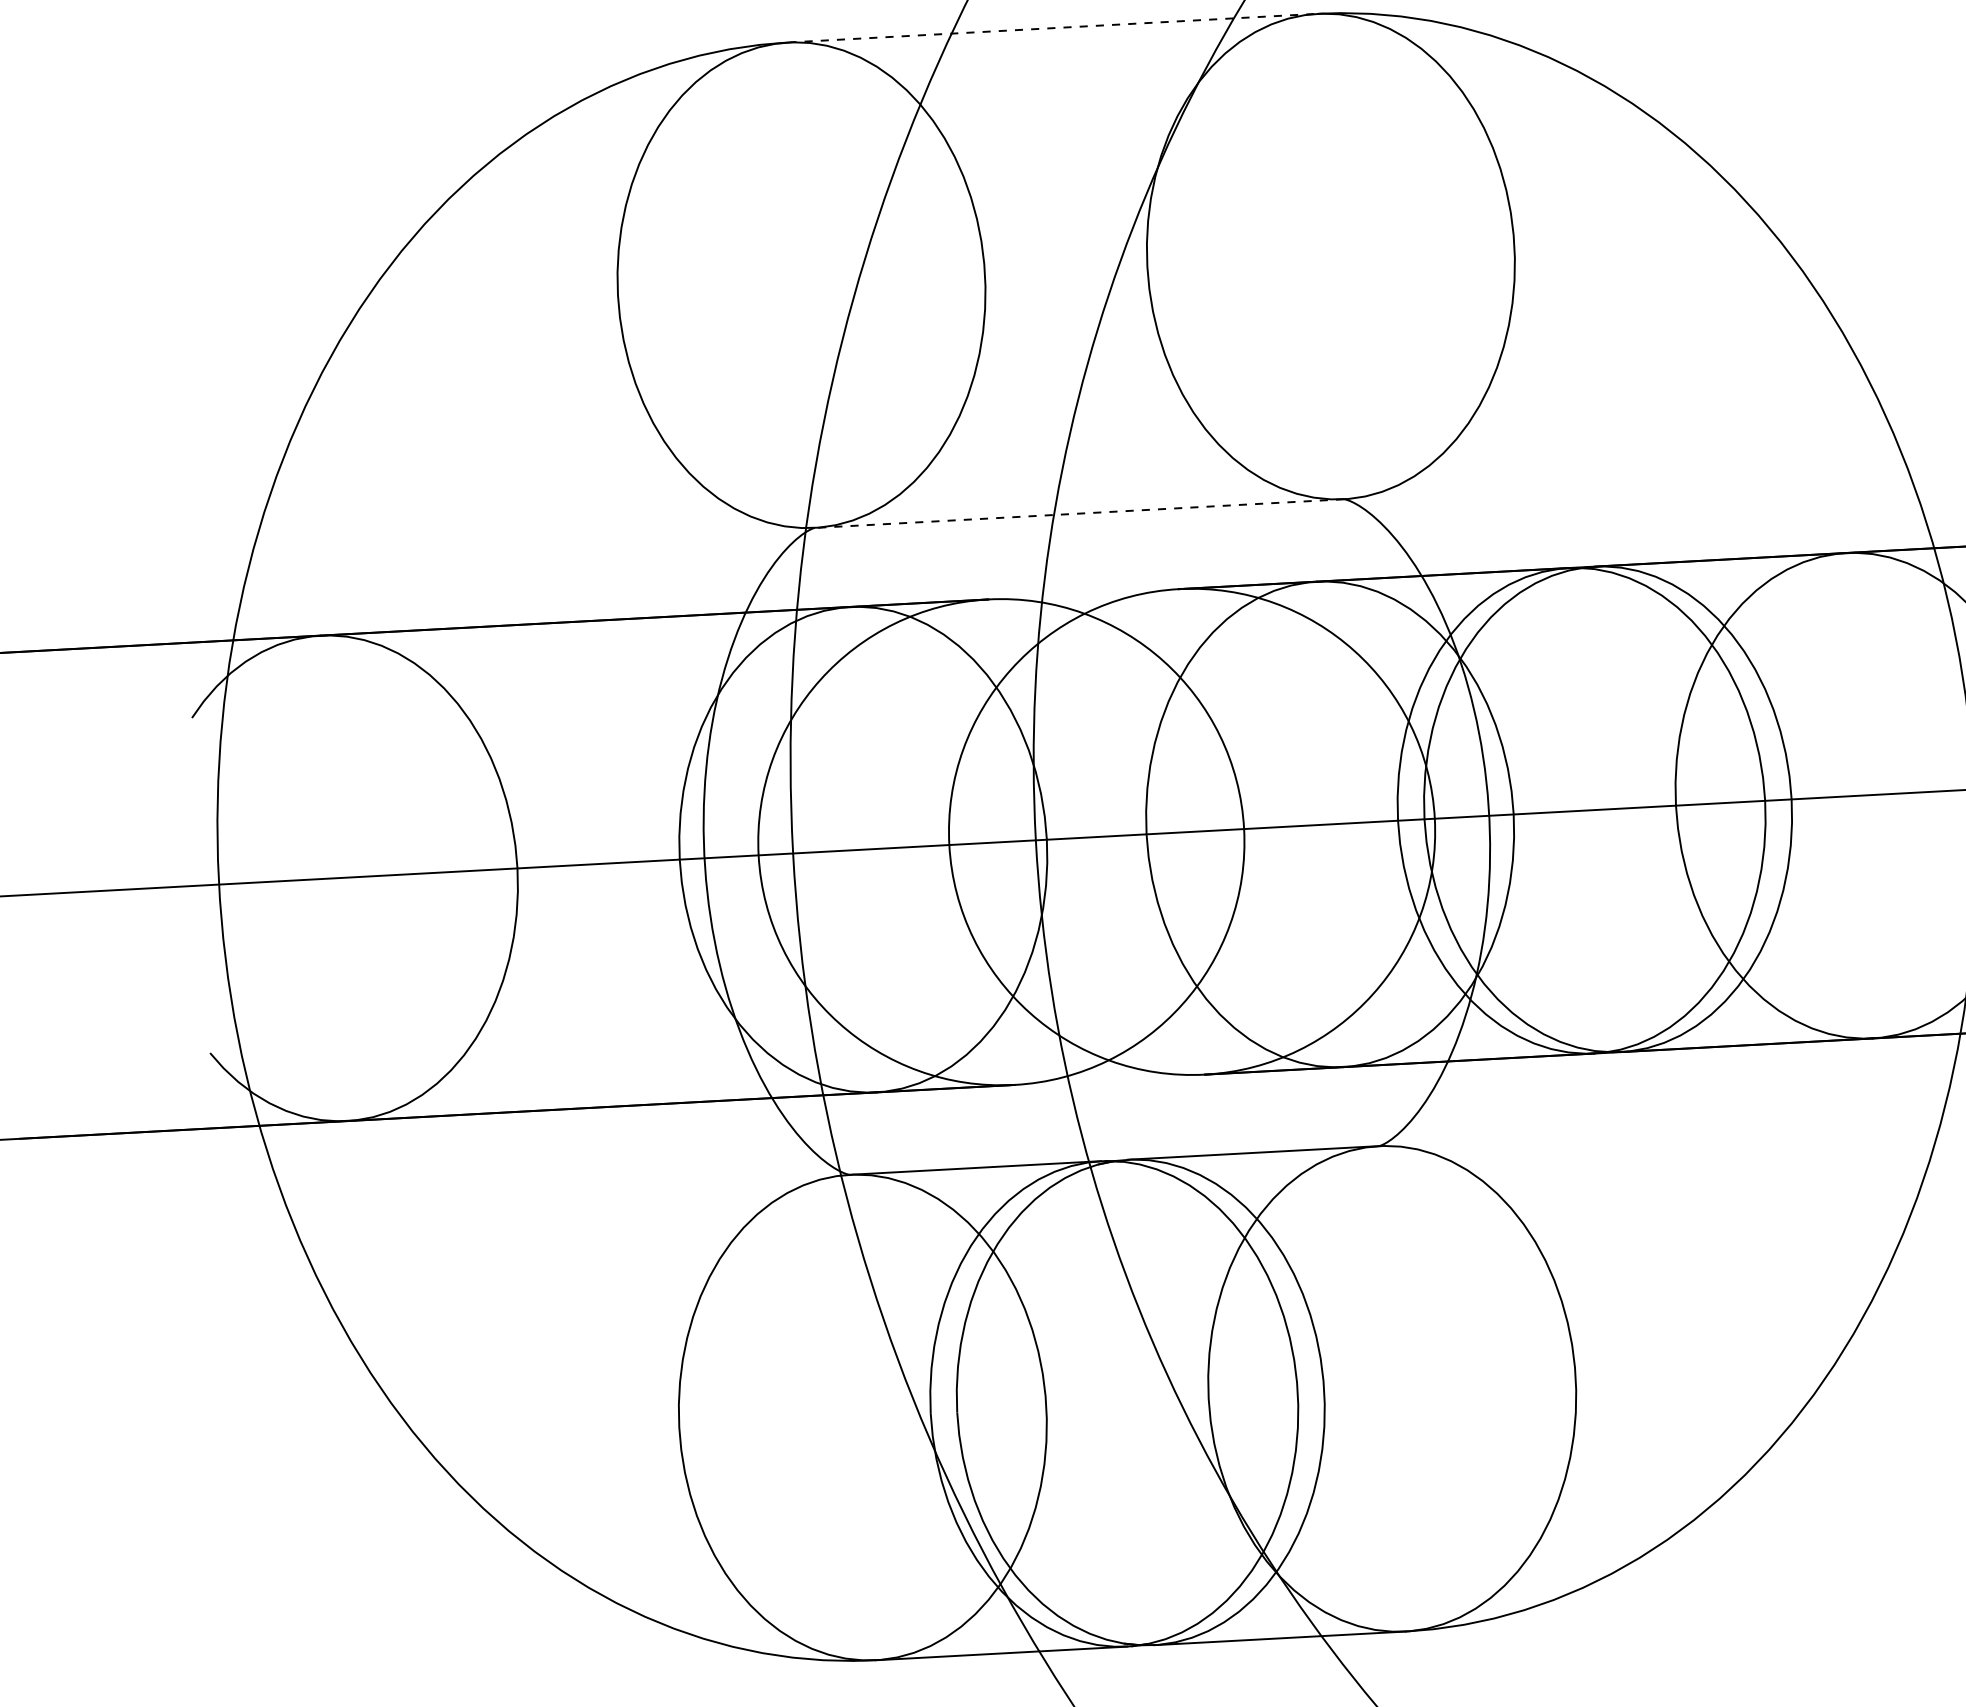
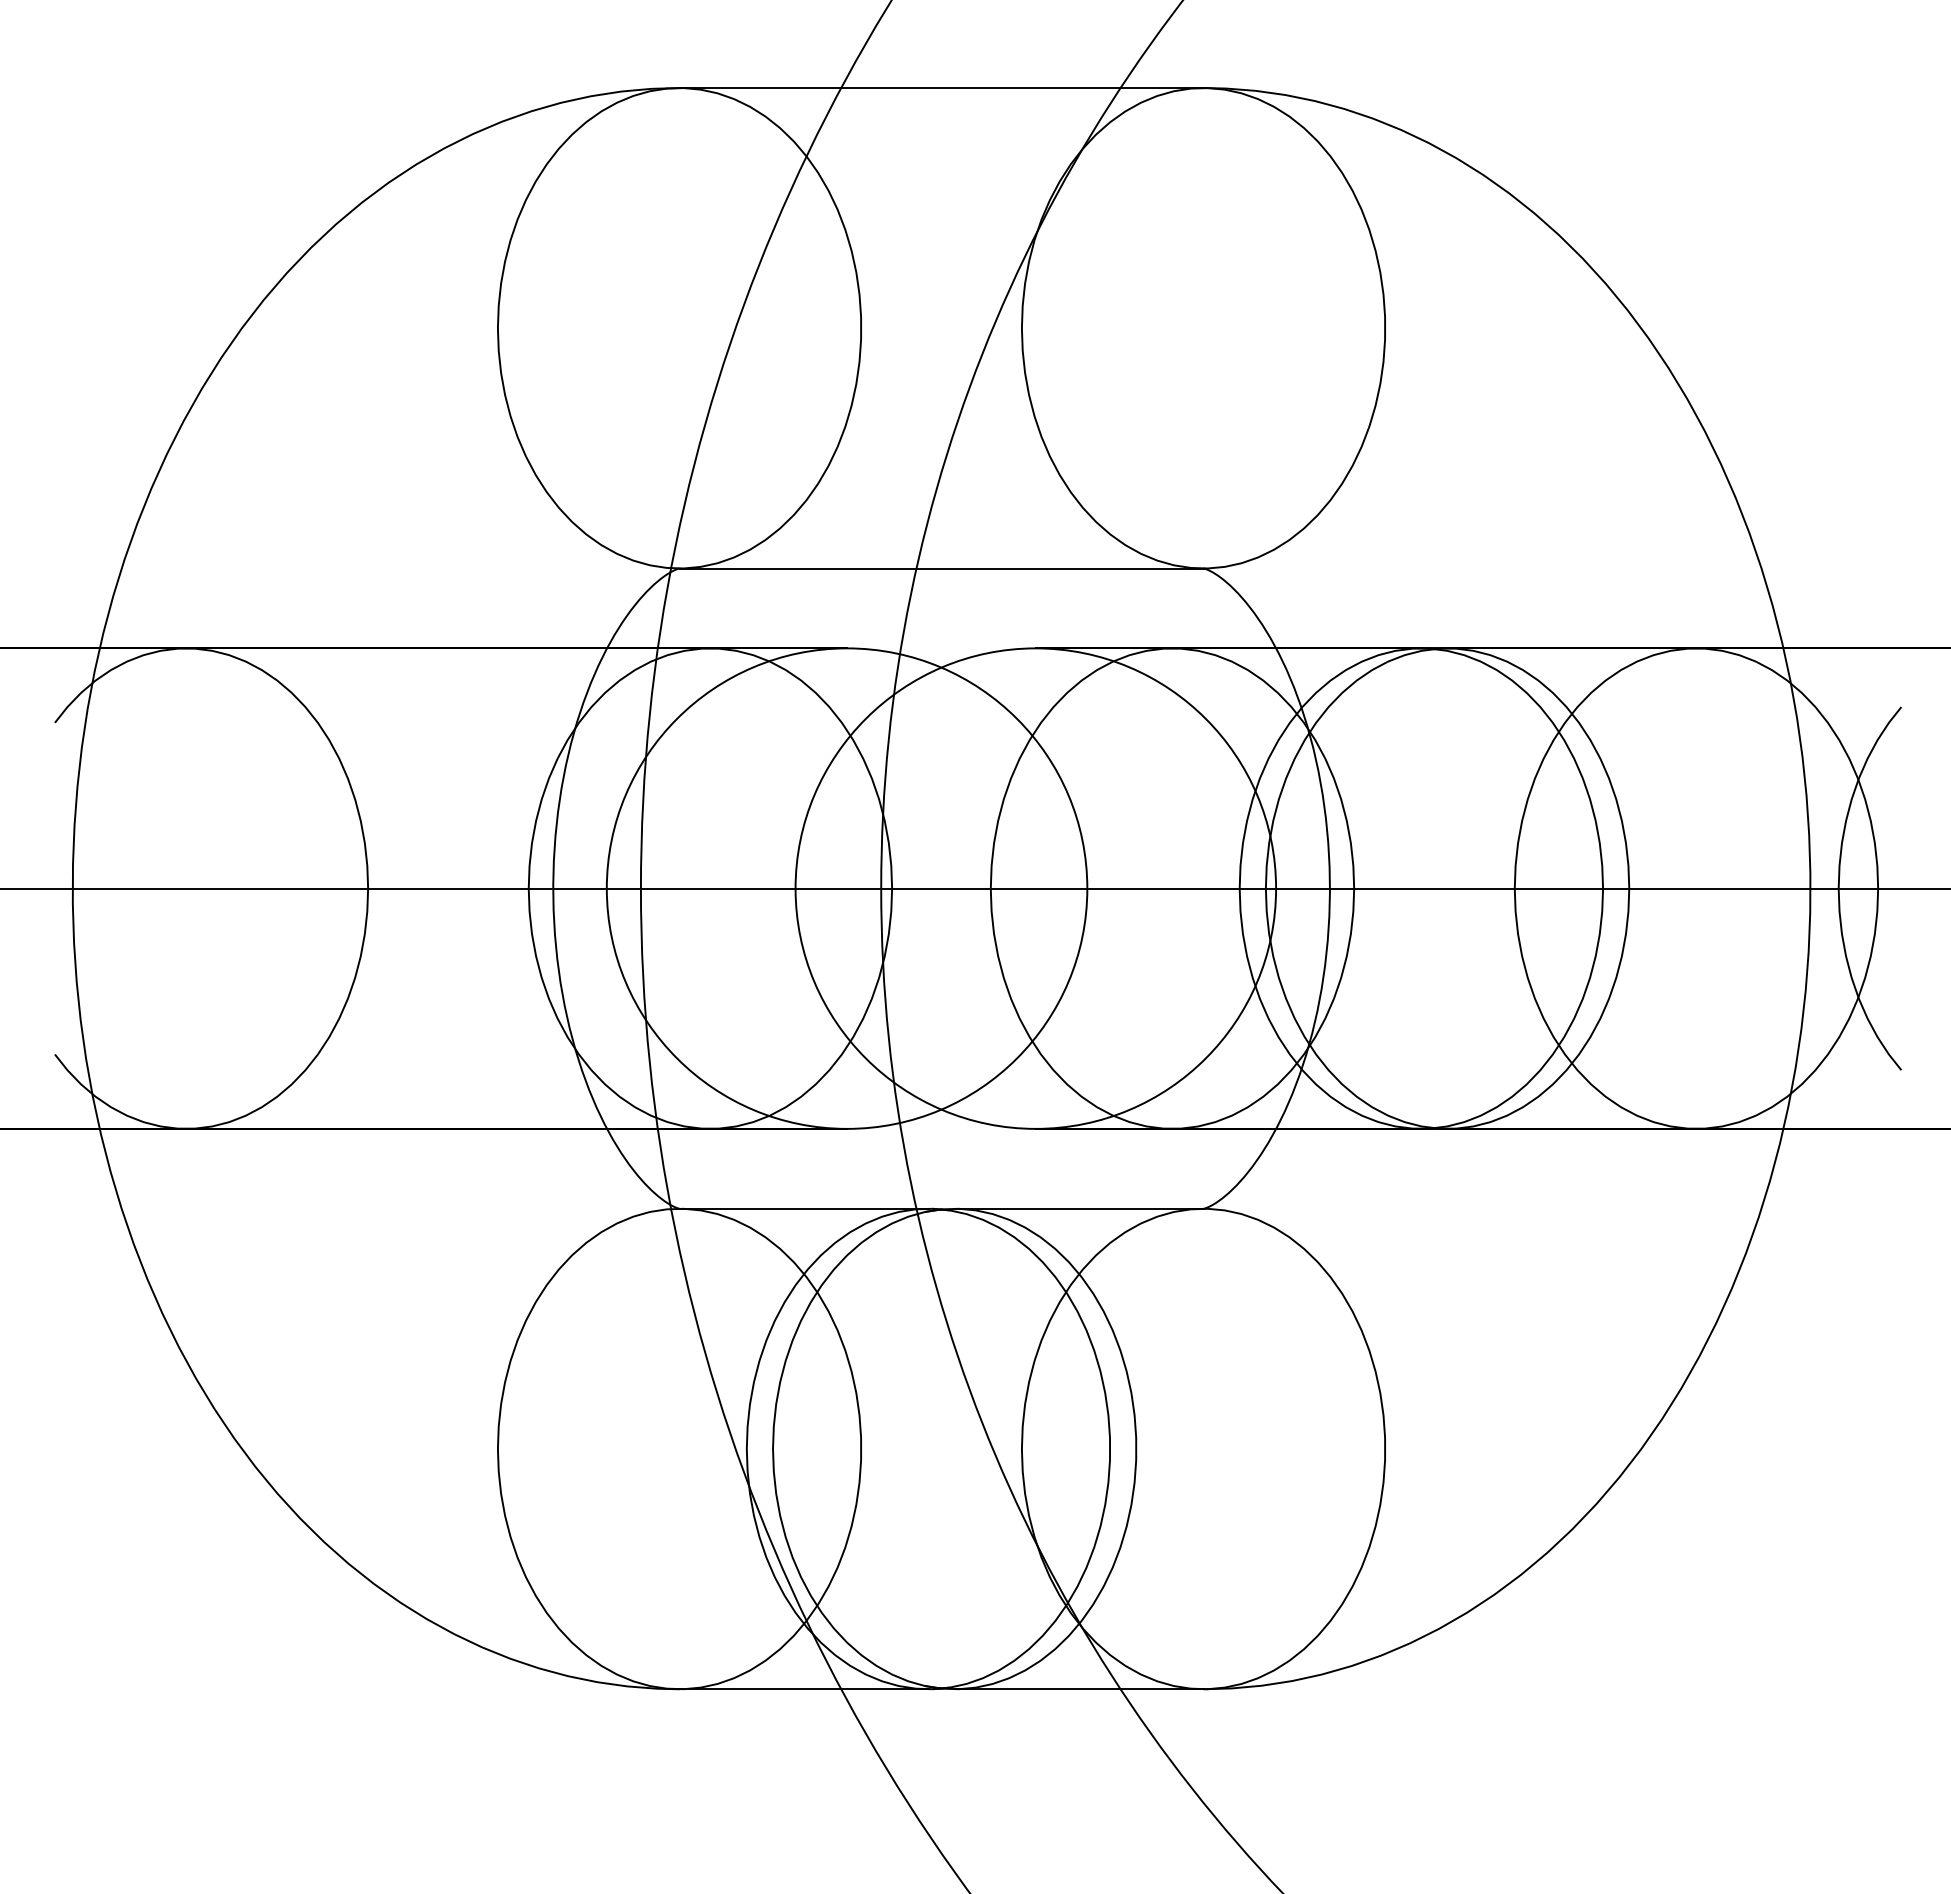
line: (1052, 28) -> (941, 88), dashed -> solid
line: (1079, 513) -> (941, 568), dashed -> solid

